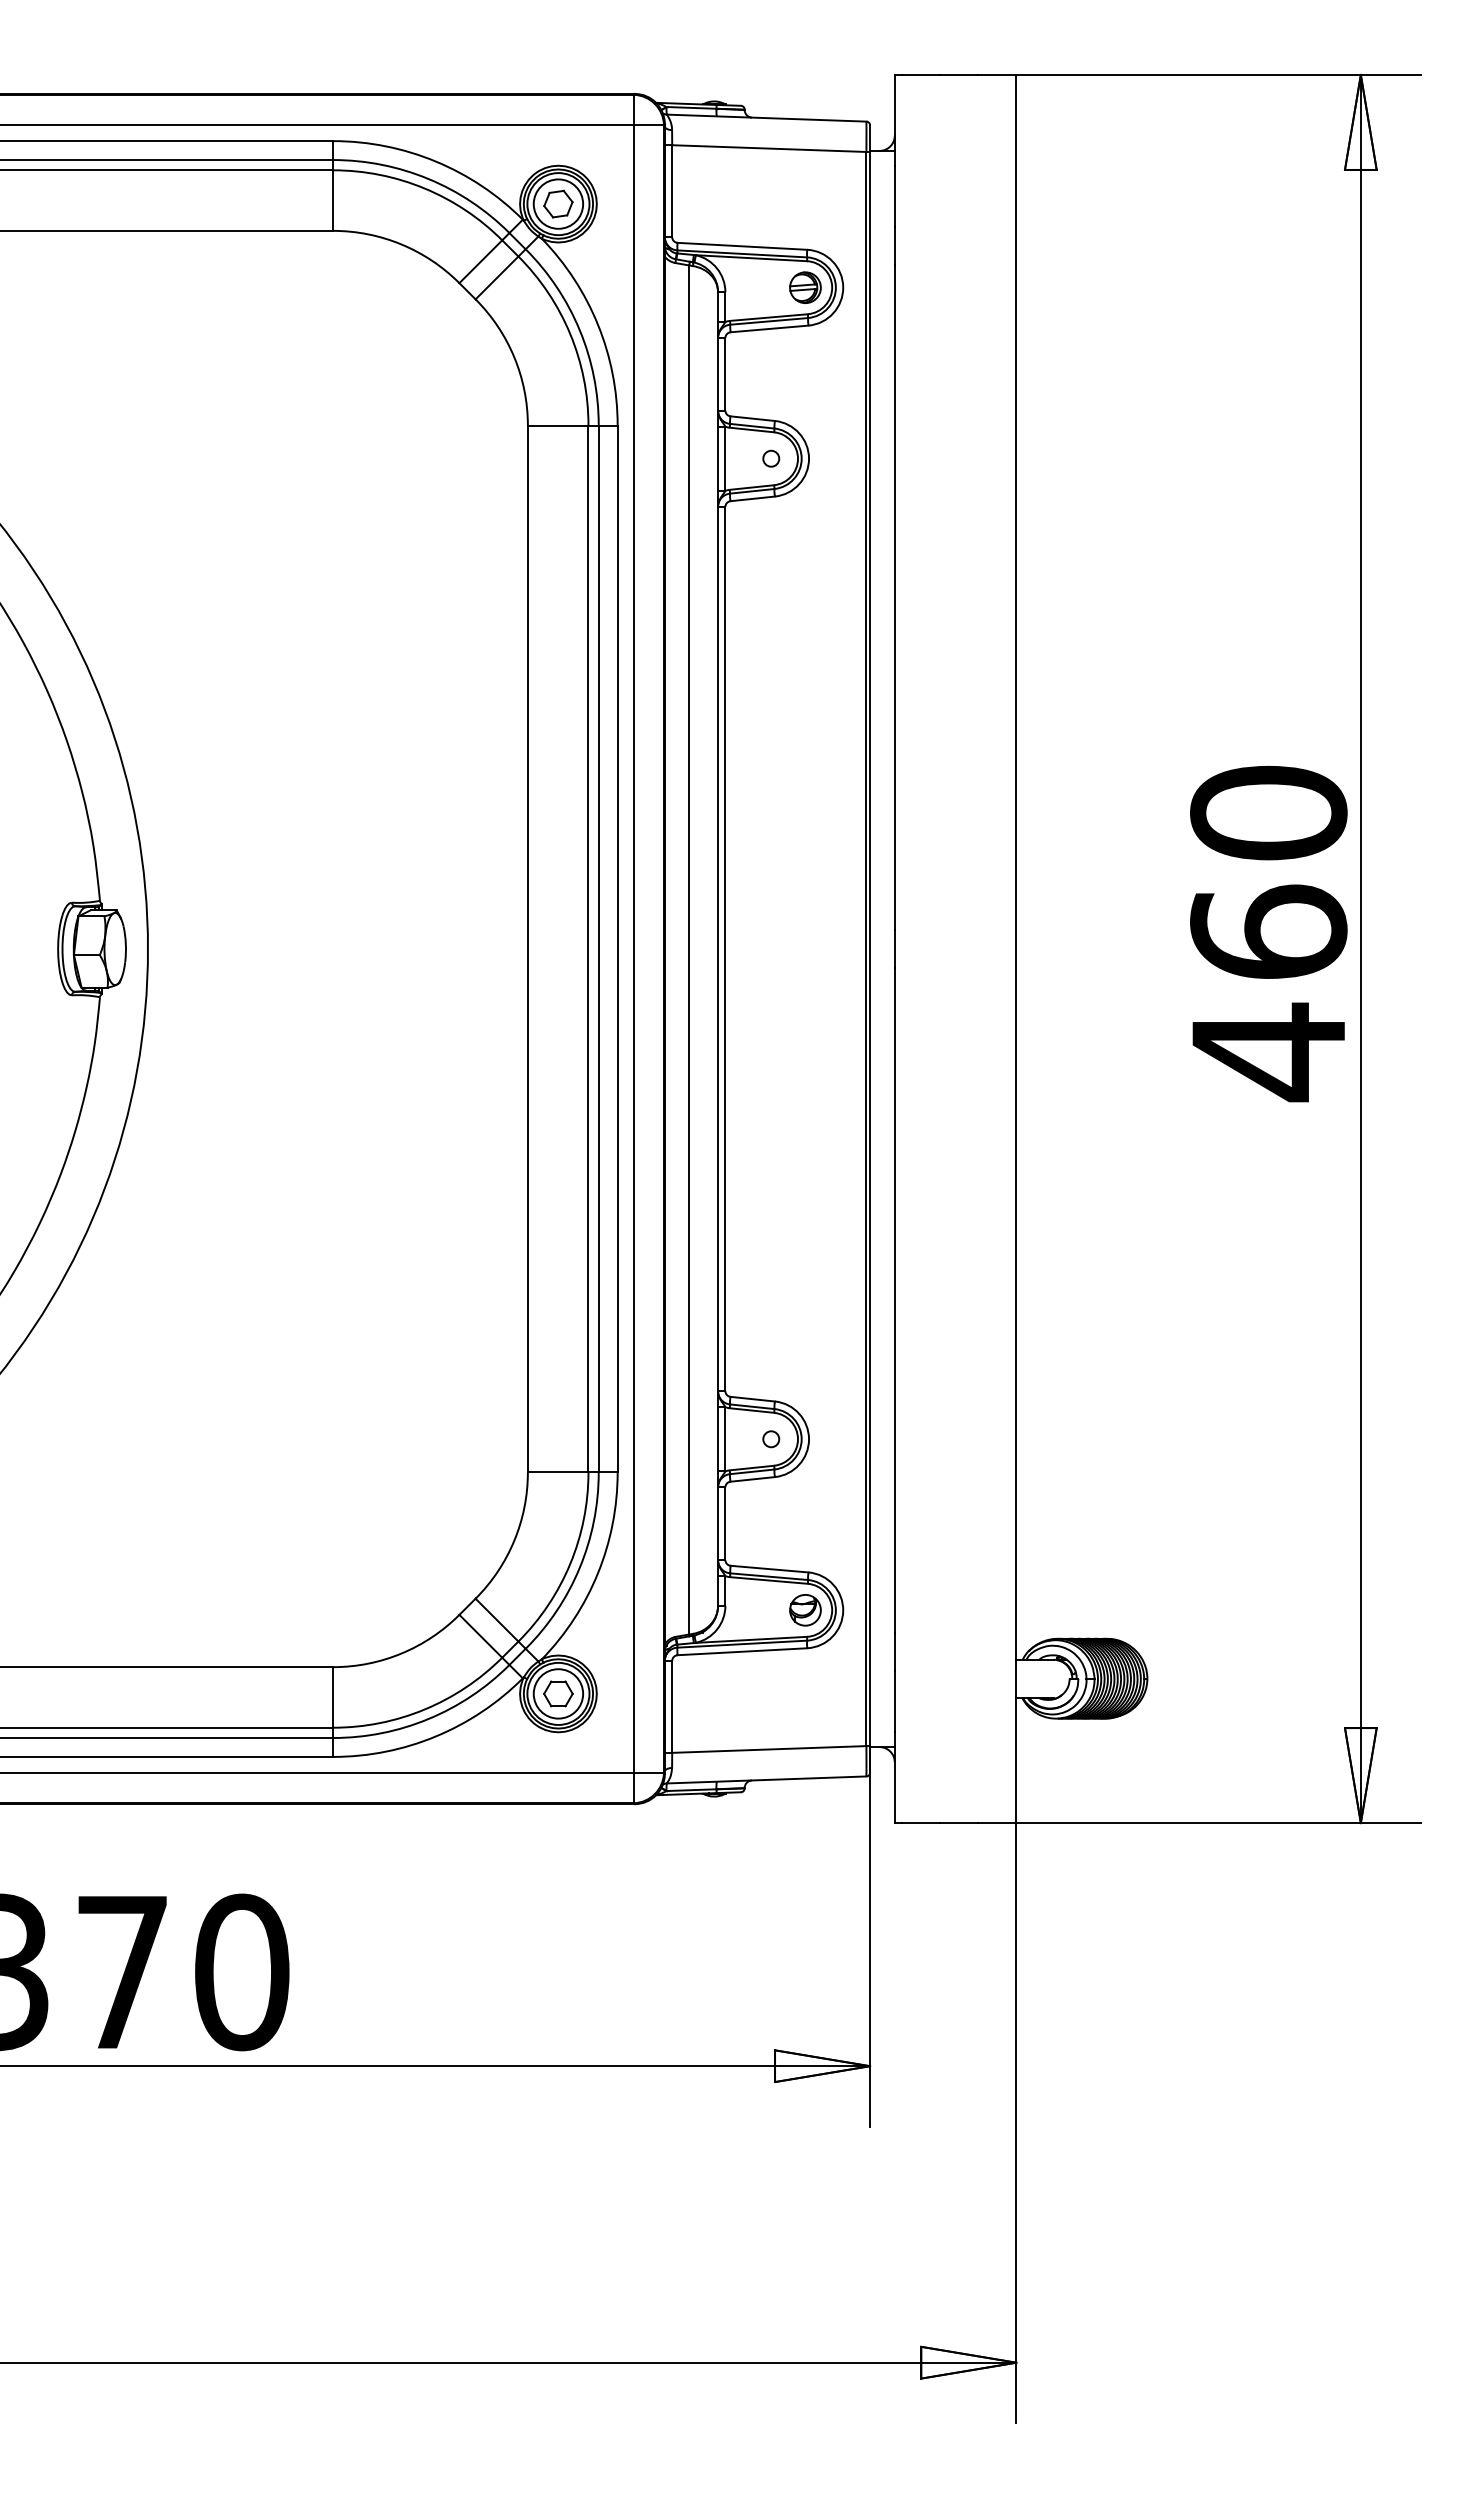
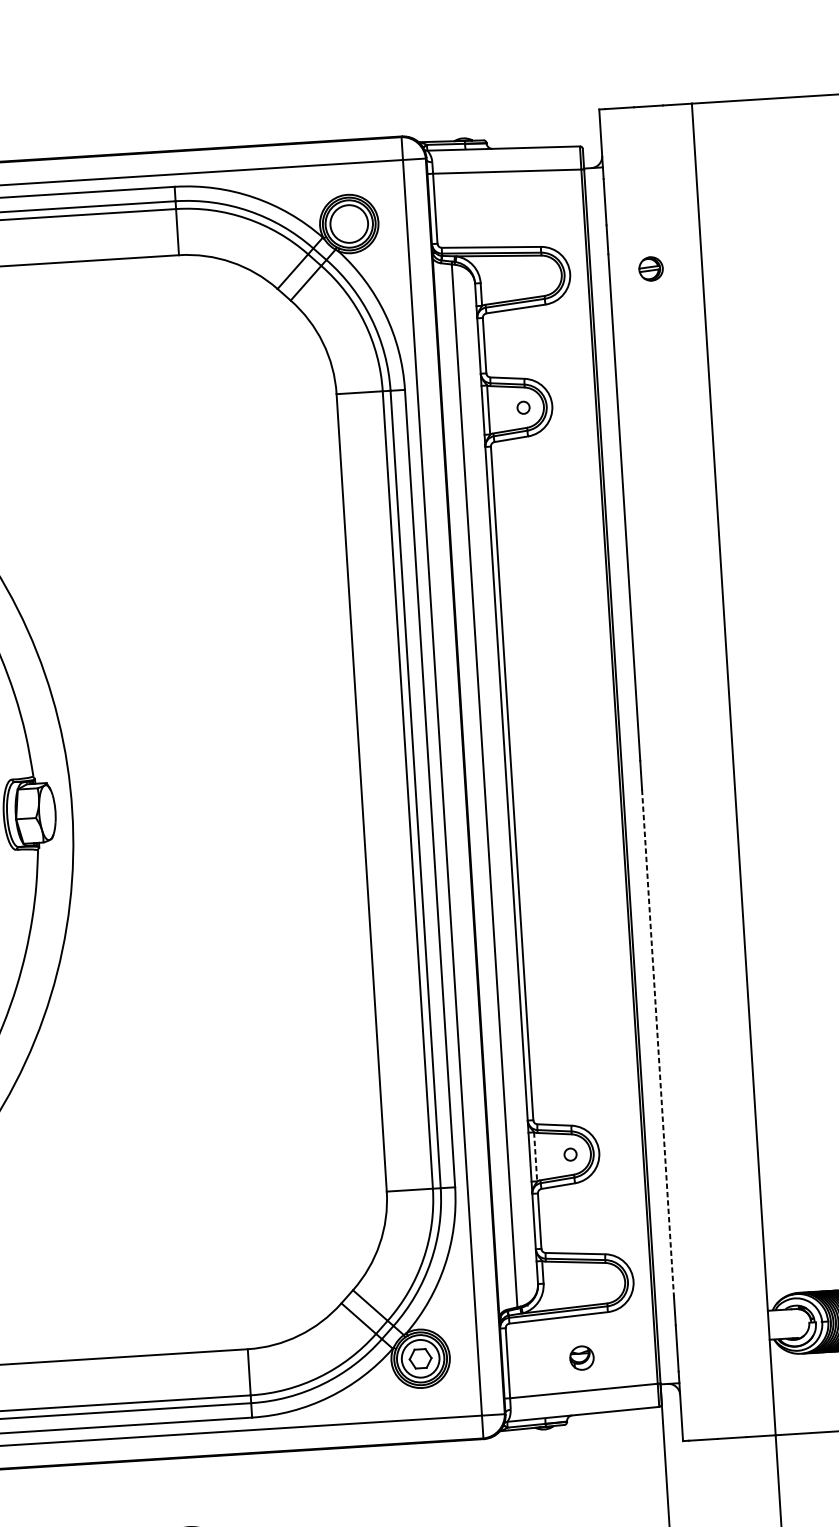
part: (558, 203) -> (349, 223), removed
part: (805, 287) -> (651, 268), moved
line: (894, 1300) -> (657, 1043), solid -> dashed
line: (725, 1439) -> (535, 1157), solid -> dashed
part: (805, 1610) -> (582, 1358), moved

